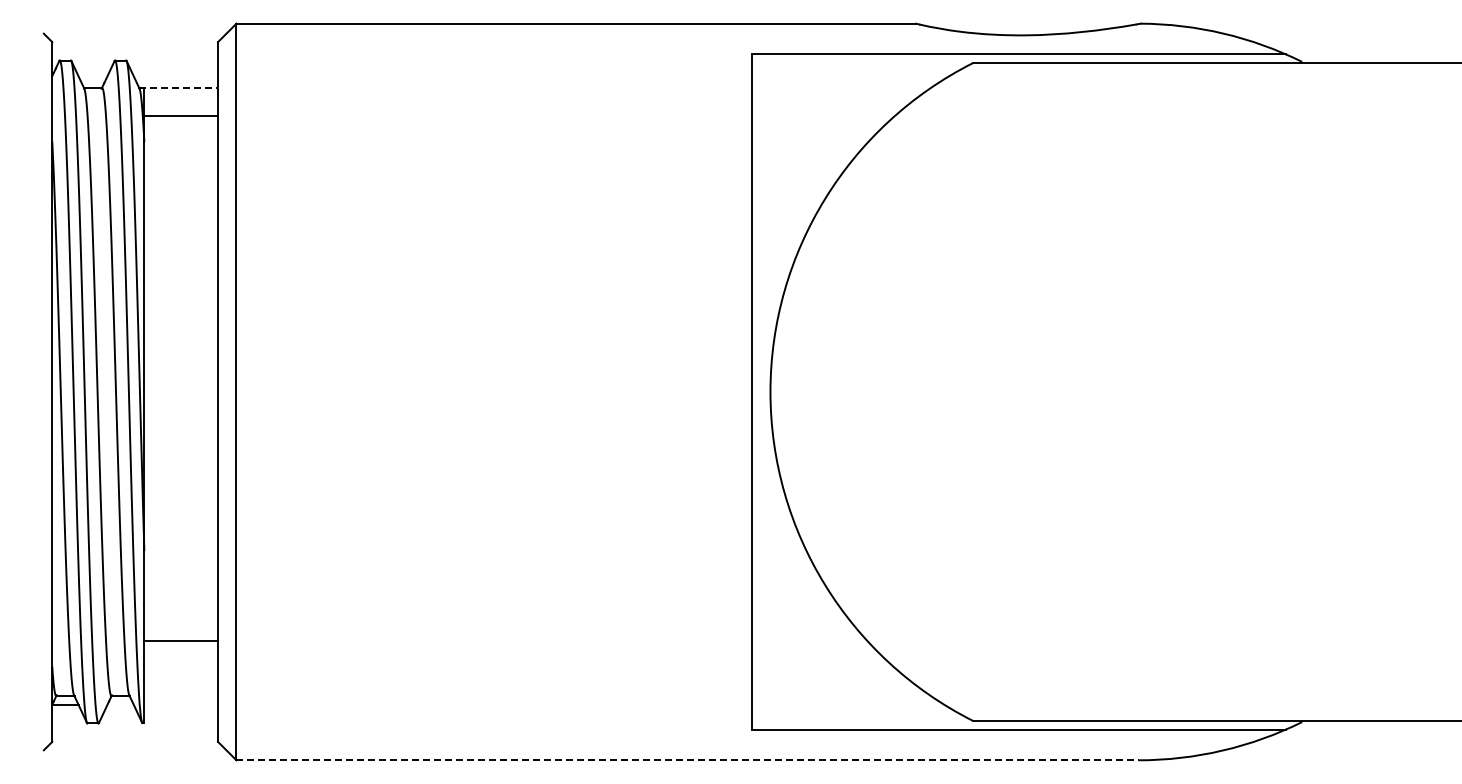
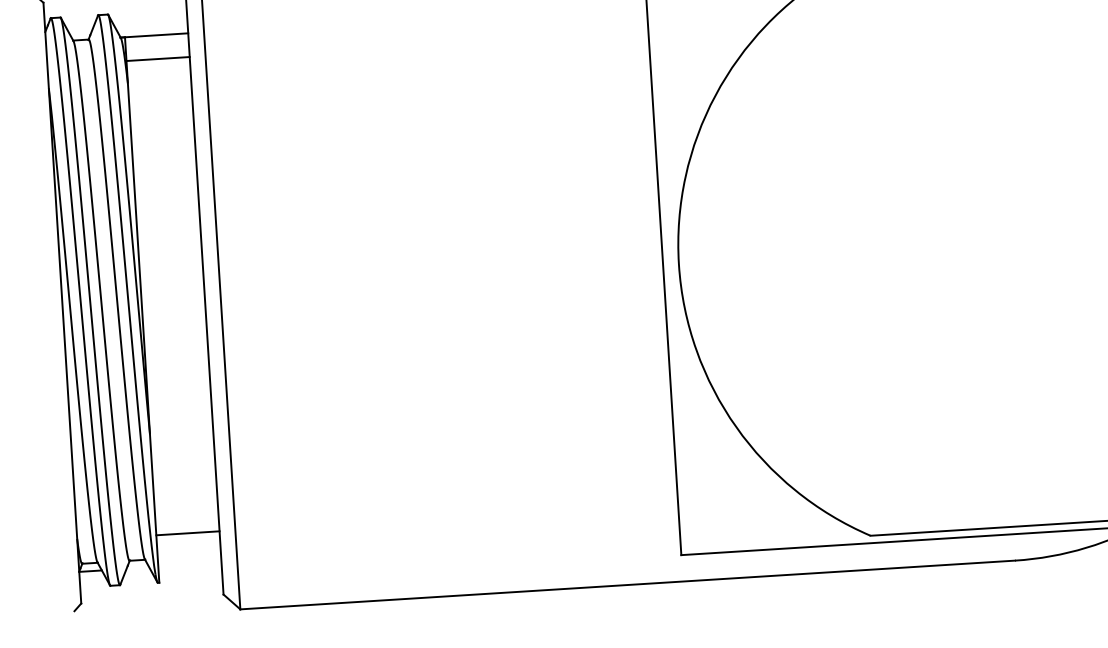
line: (178, 88) -> (154, 35), dashed -> solid
line: (181, 641) -> (188, 533), moved
line: (688, 760) -> (628, 585), dashed -> solid

